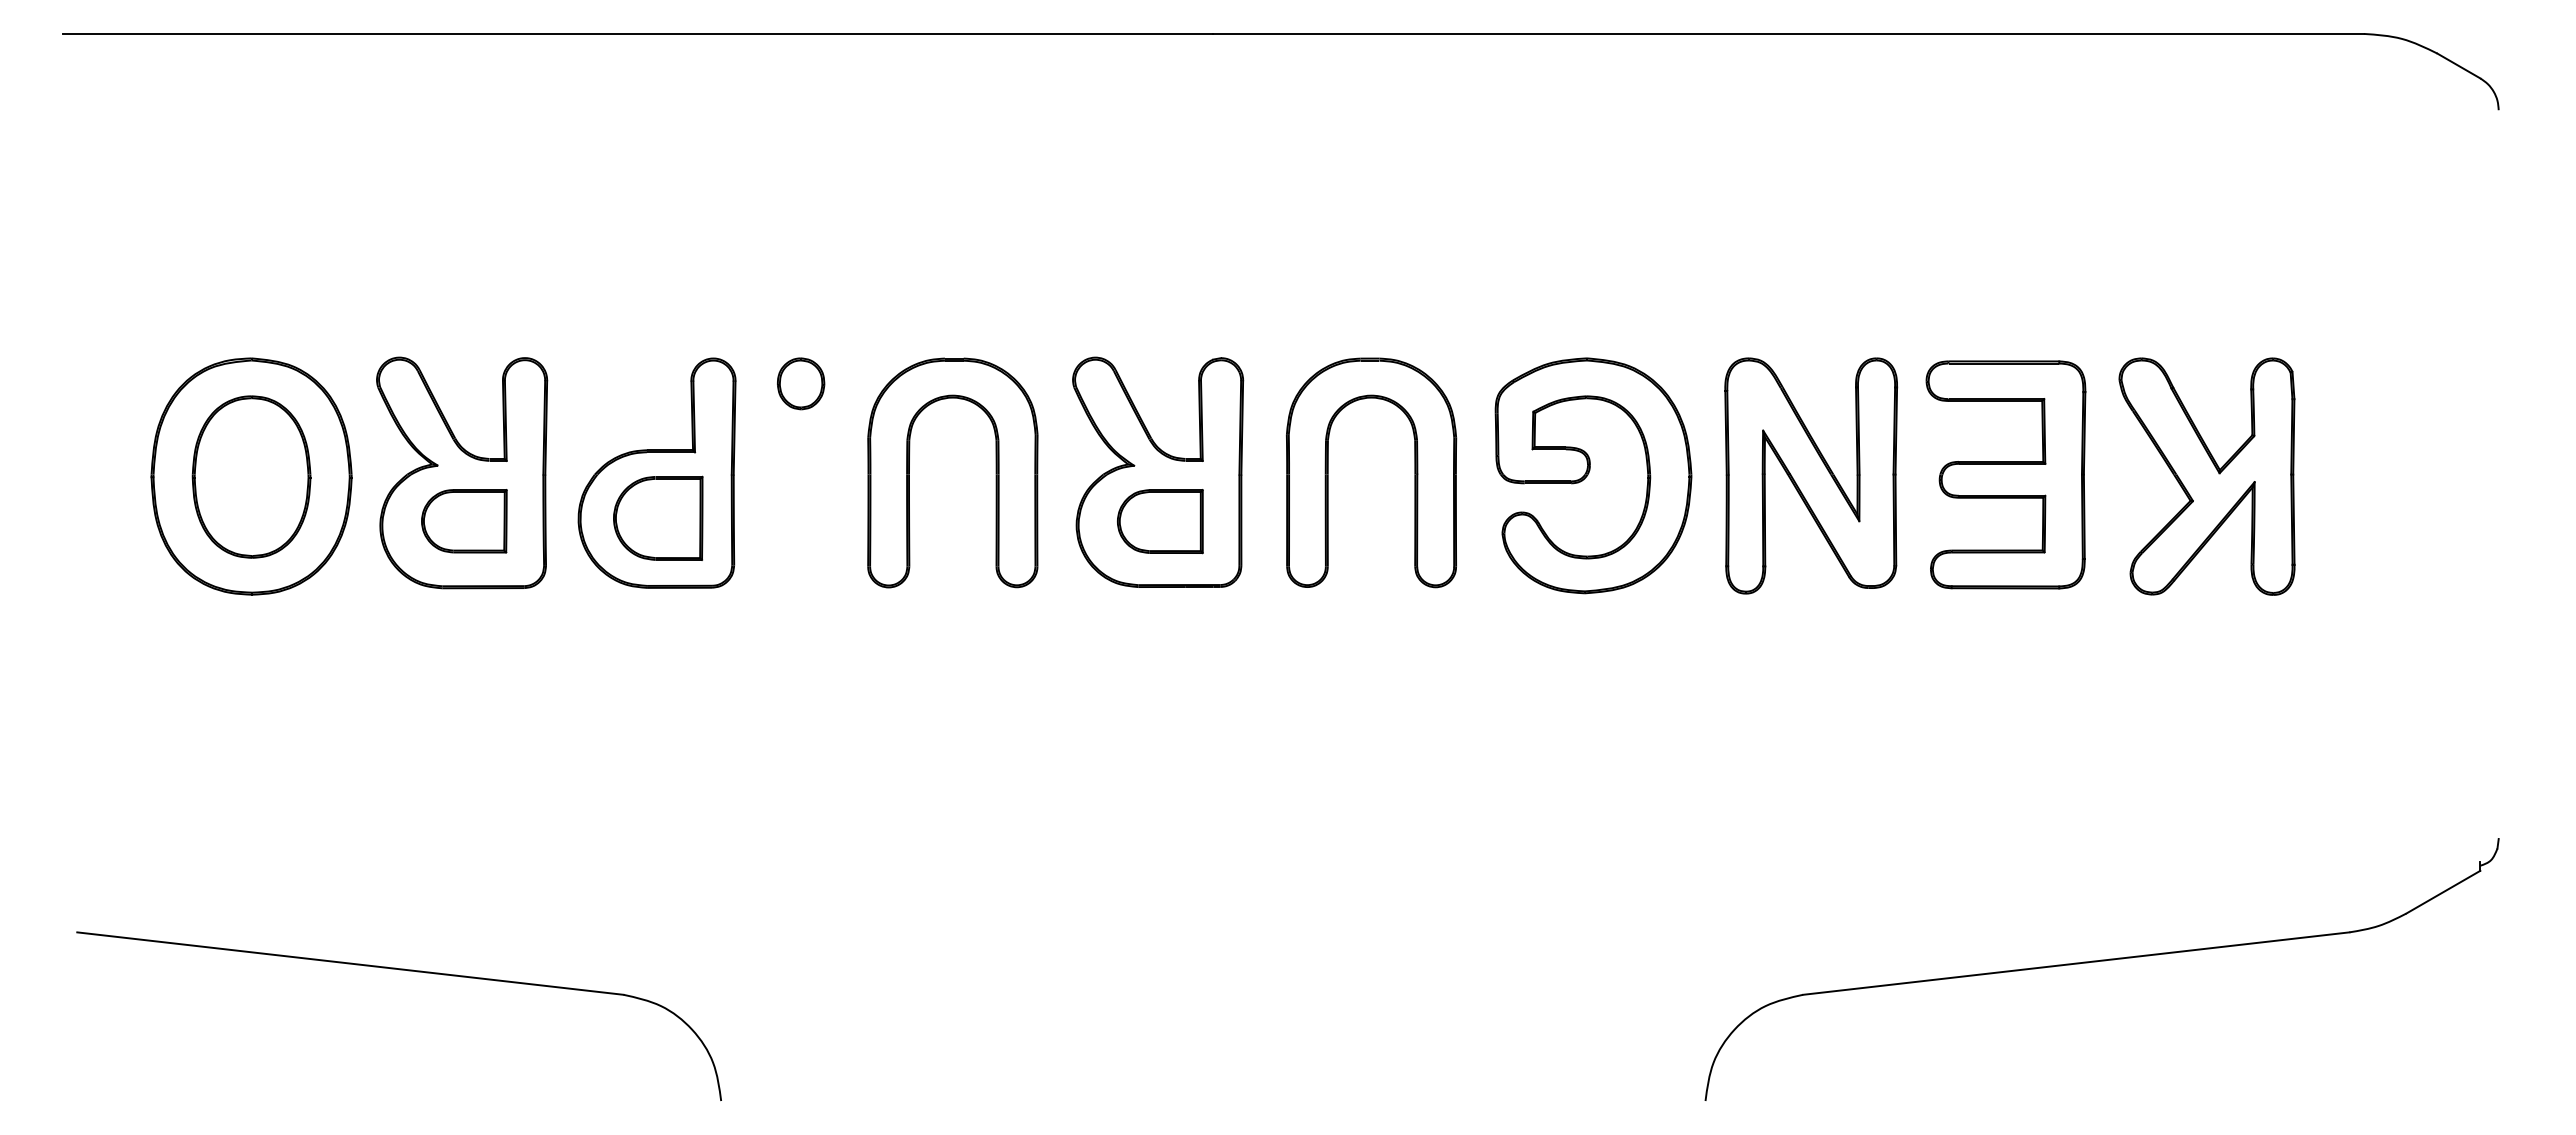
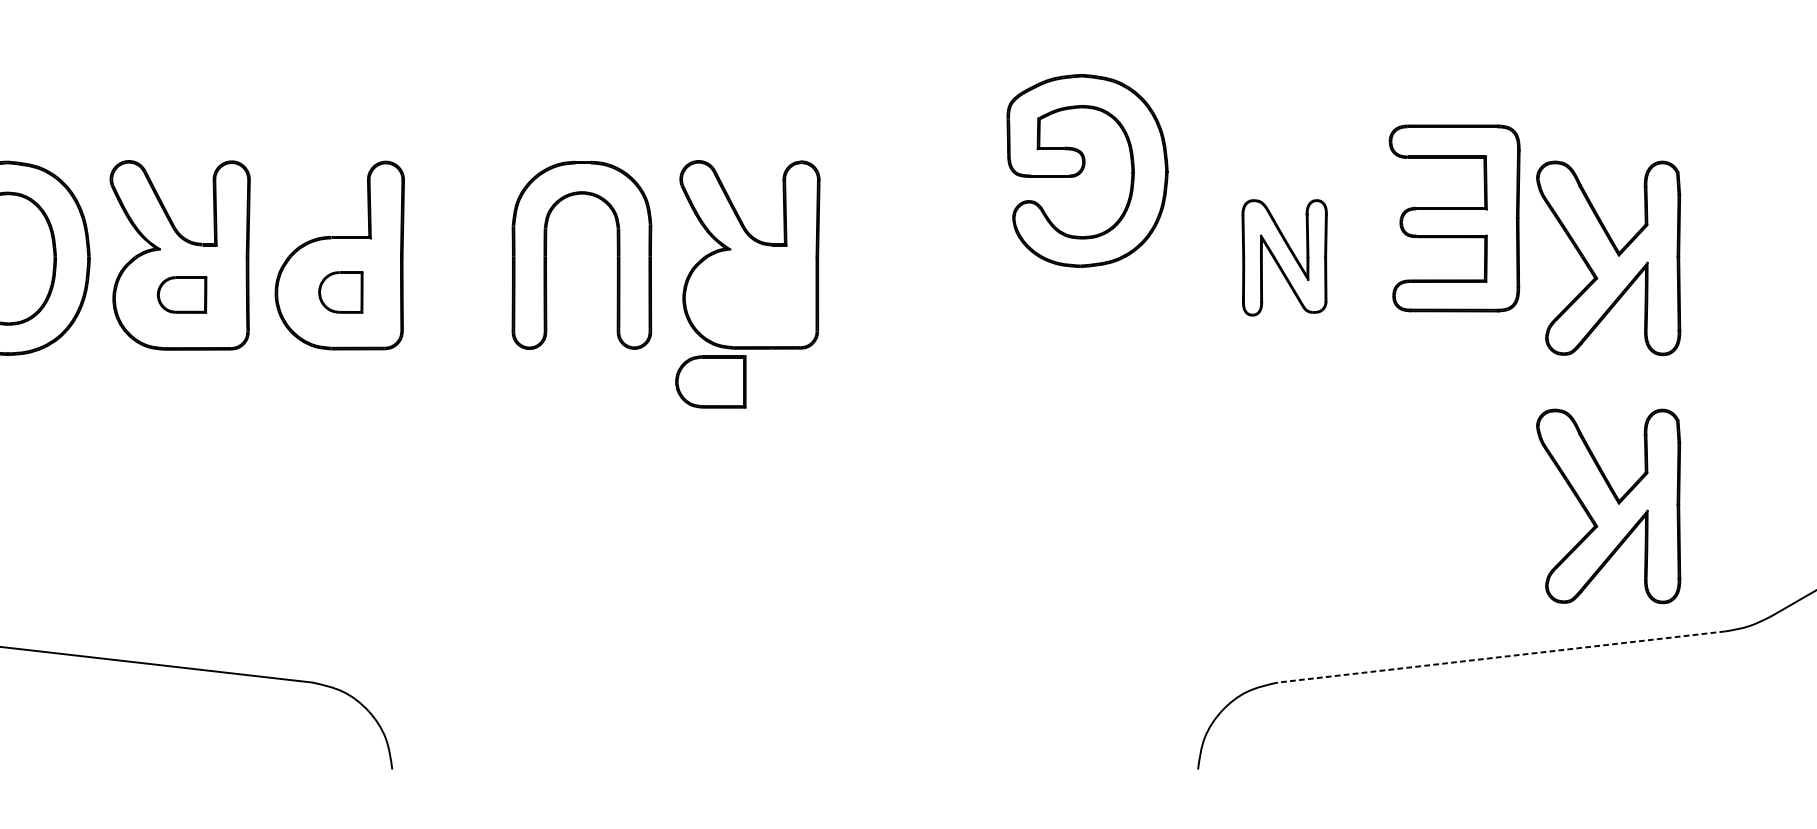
part: (801, 383) -> (458, 182), removed
part: (1328, 472) -> (889, 254), removed
part: (2005, 474) -> (1454, 218), moved
part: (1593, 475) -> (1087, 170), moved
part: (1811, 475) -> (1284, 257), size x0.6
part: (658, 517) -> (340, 291), size x0.6
part: (464, 521) -> (182, 295), size x0.7
part: (1160, 521) -> (710, 381), moved
part: (2206, 779) -> (1608, 506), added
line: (2076, 963) -> (1501, 656), solid -> dashed

